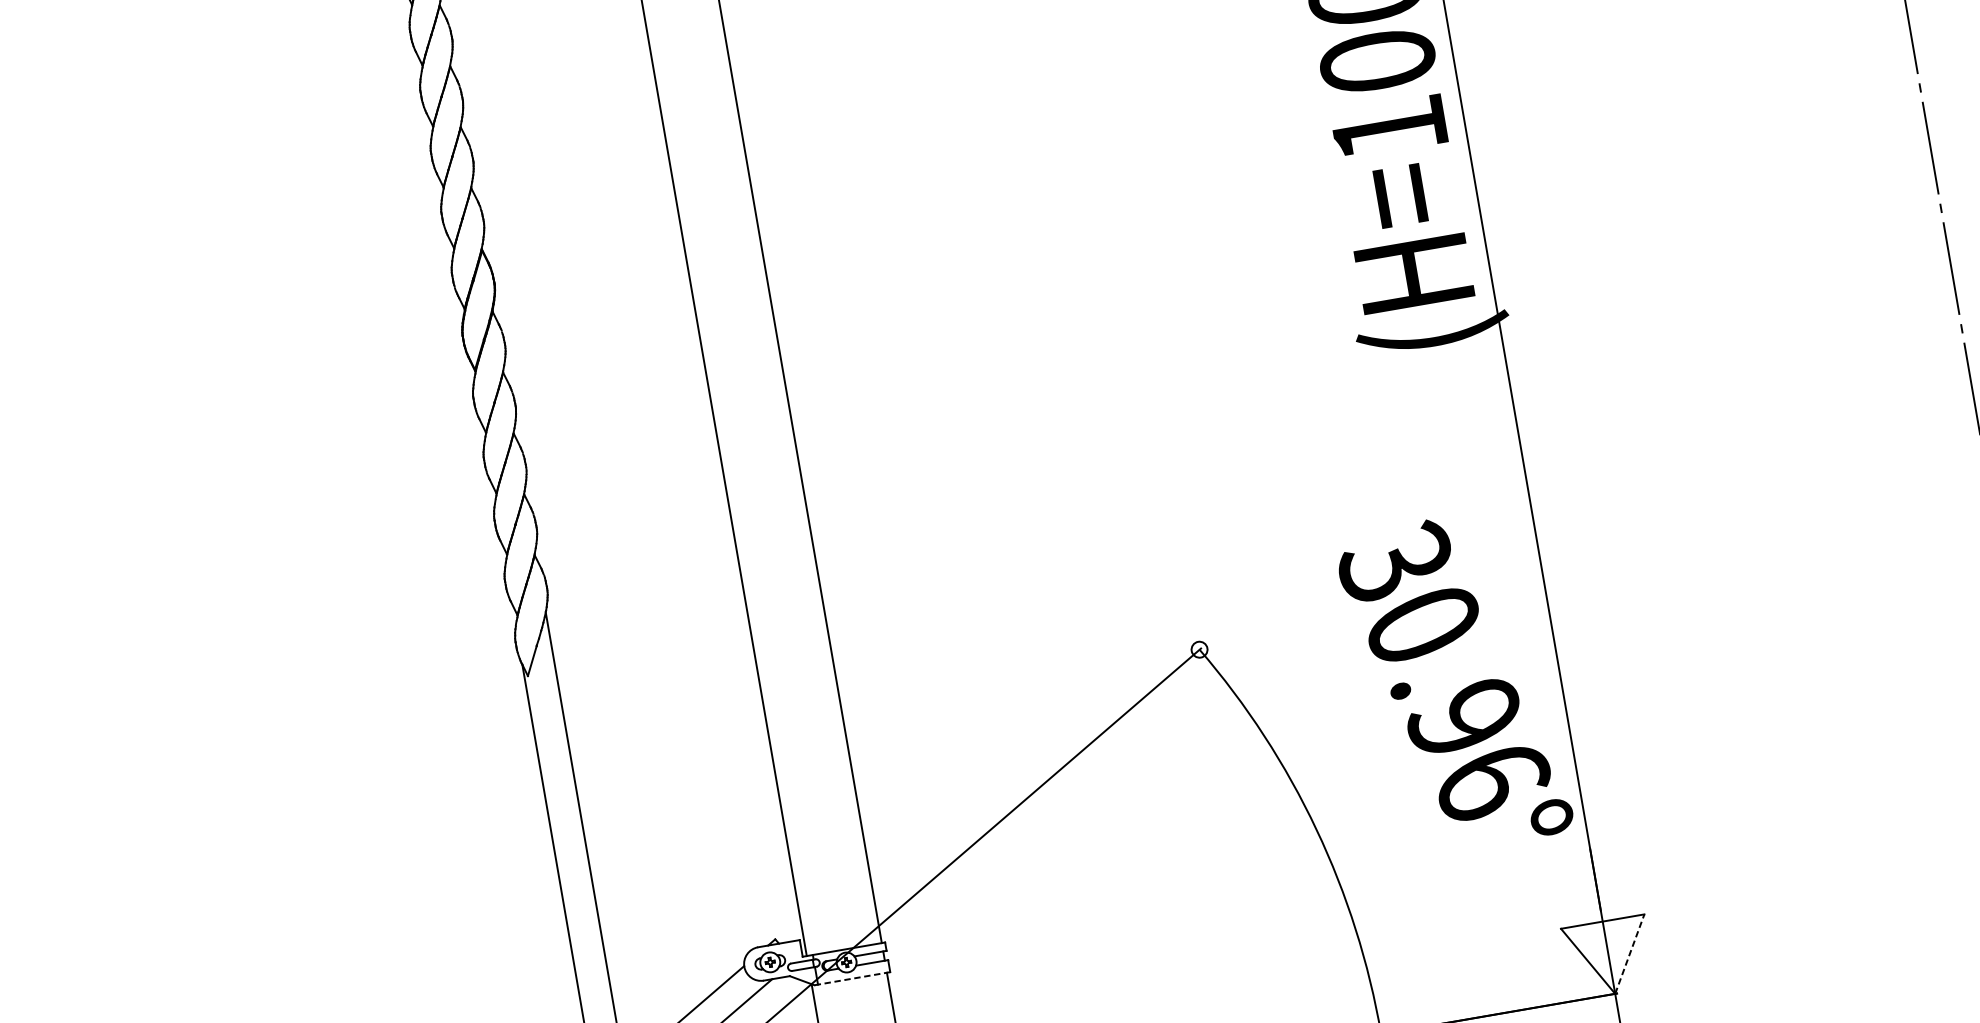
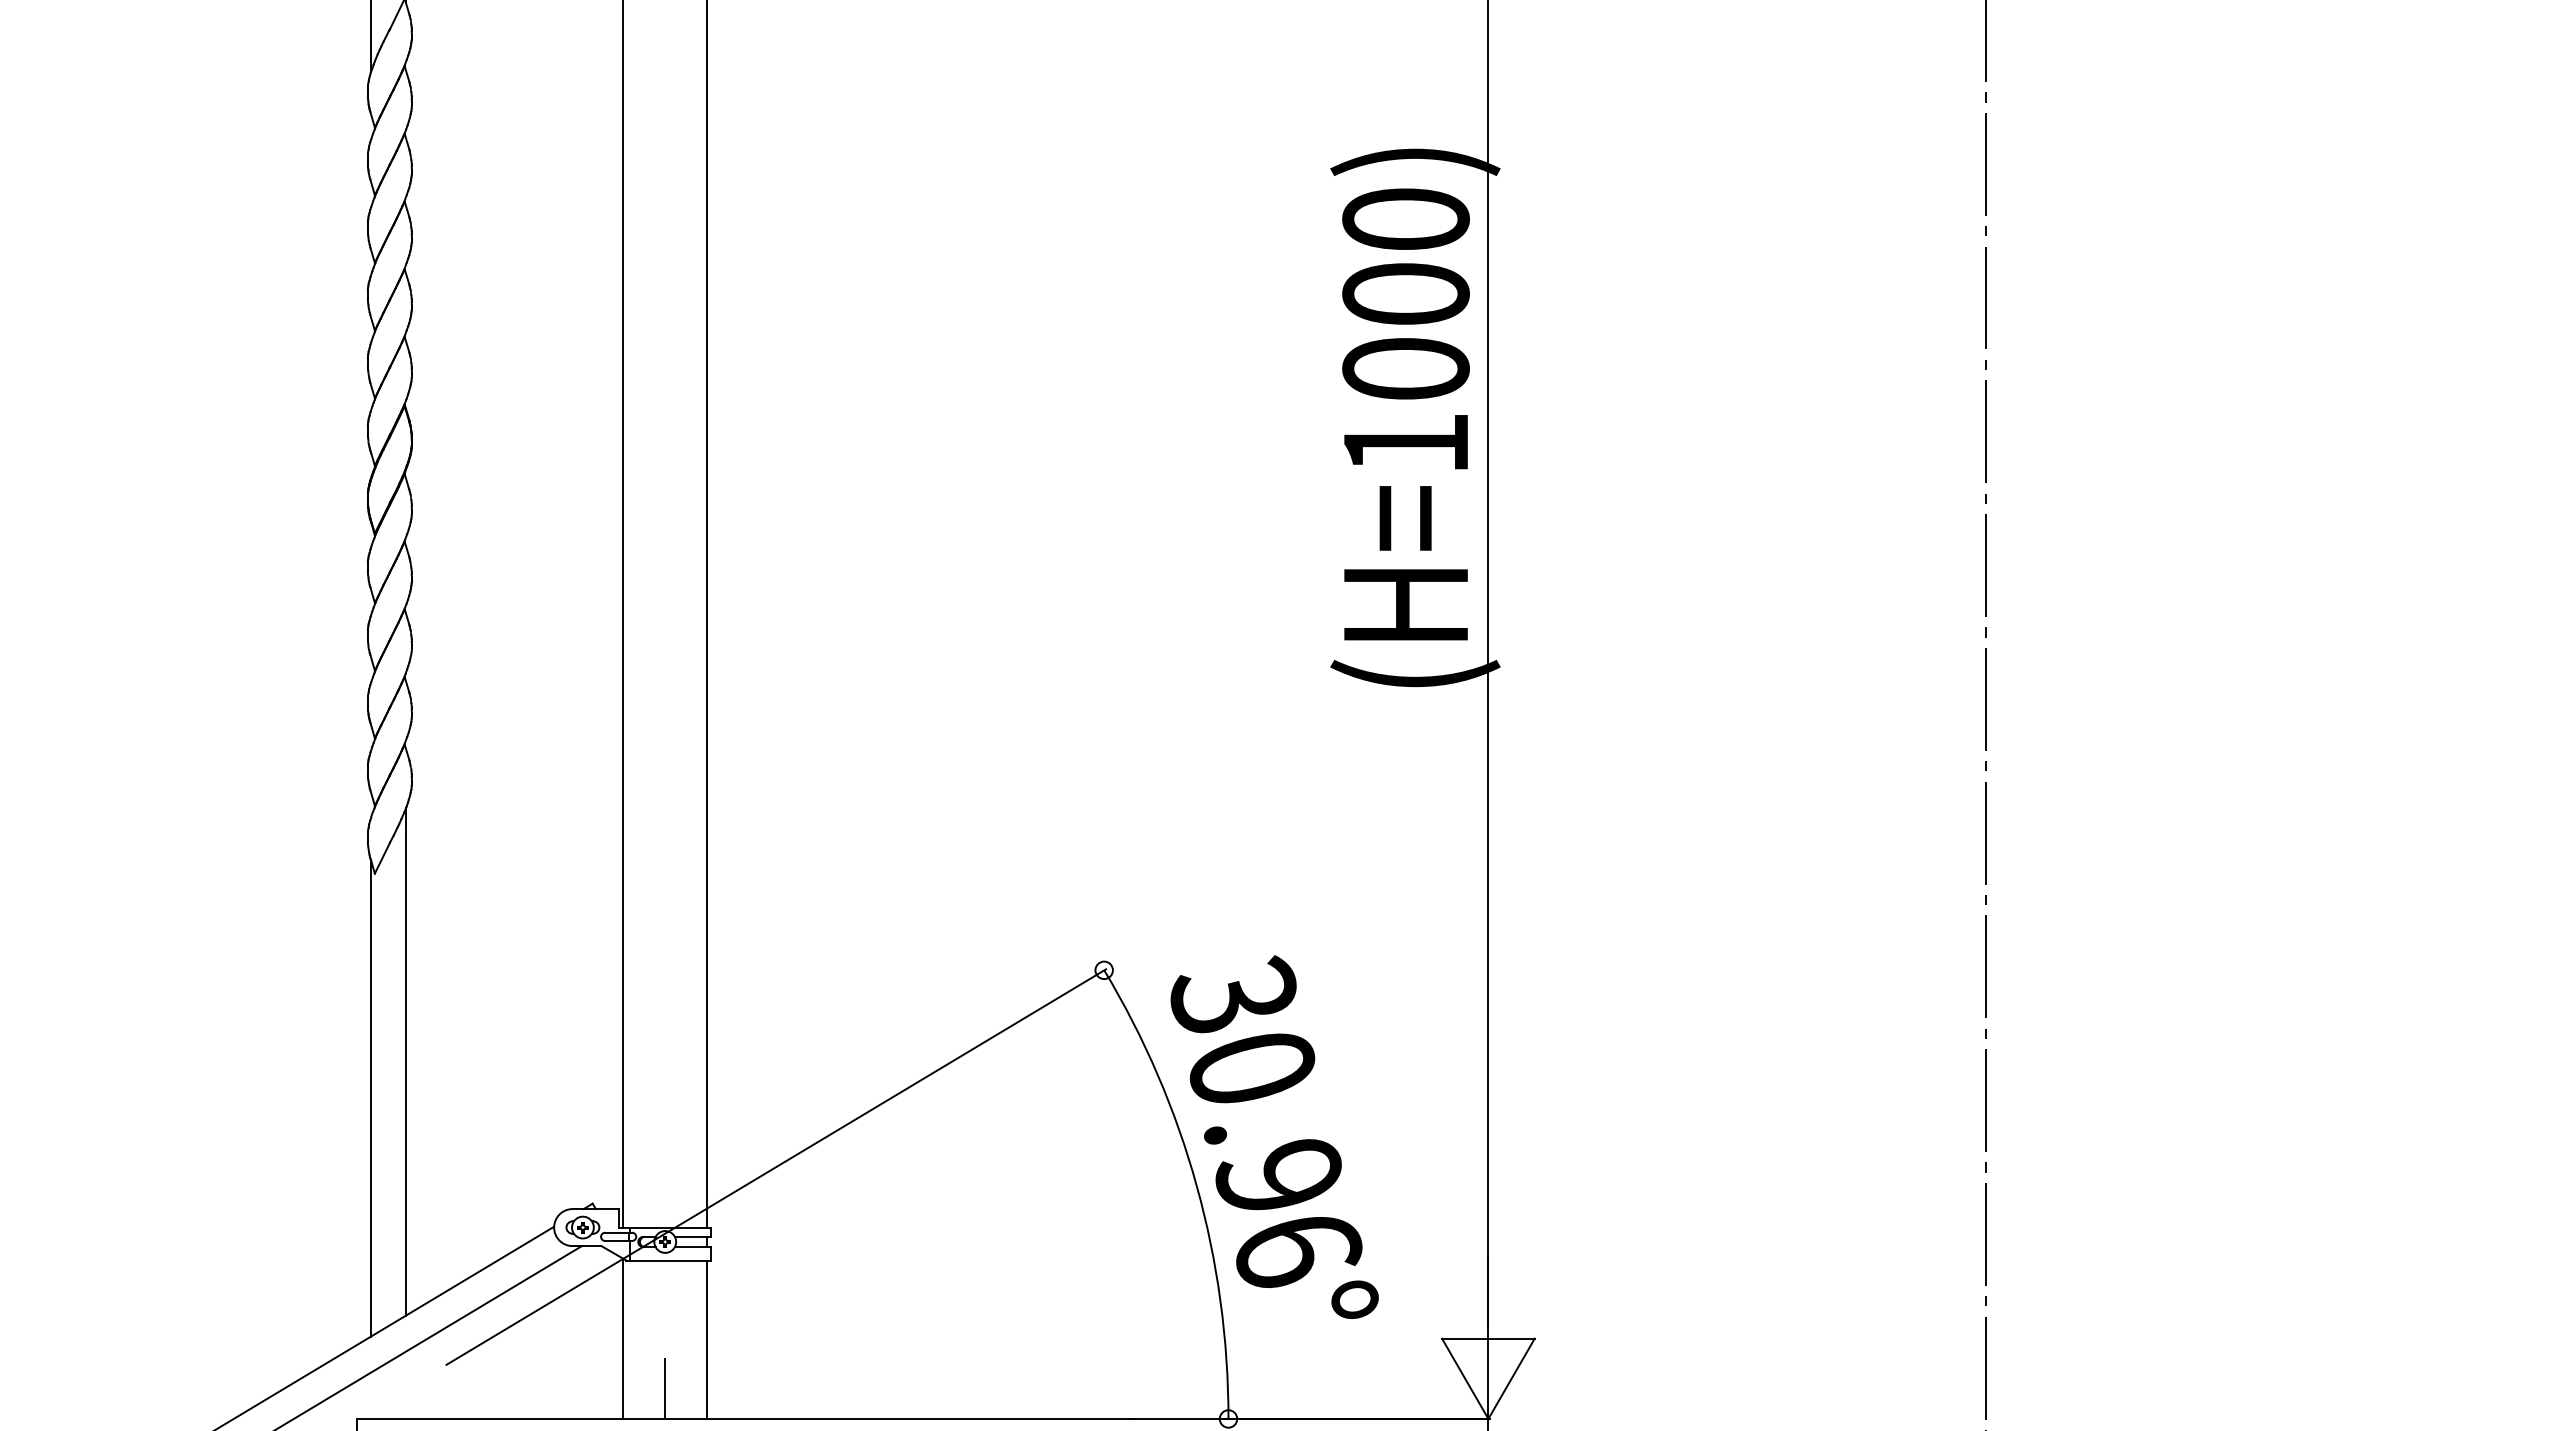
text: (1454, 682) -> (1274, 1136), moved
line: (1629, 953) -> (1511, 1378), dashed -> solid
line: (851, 978) -> (667, 1260), dashed -> solid

